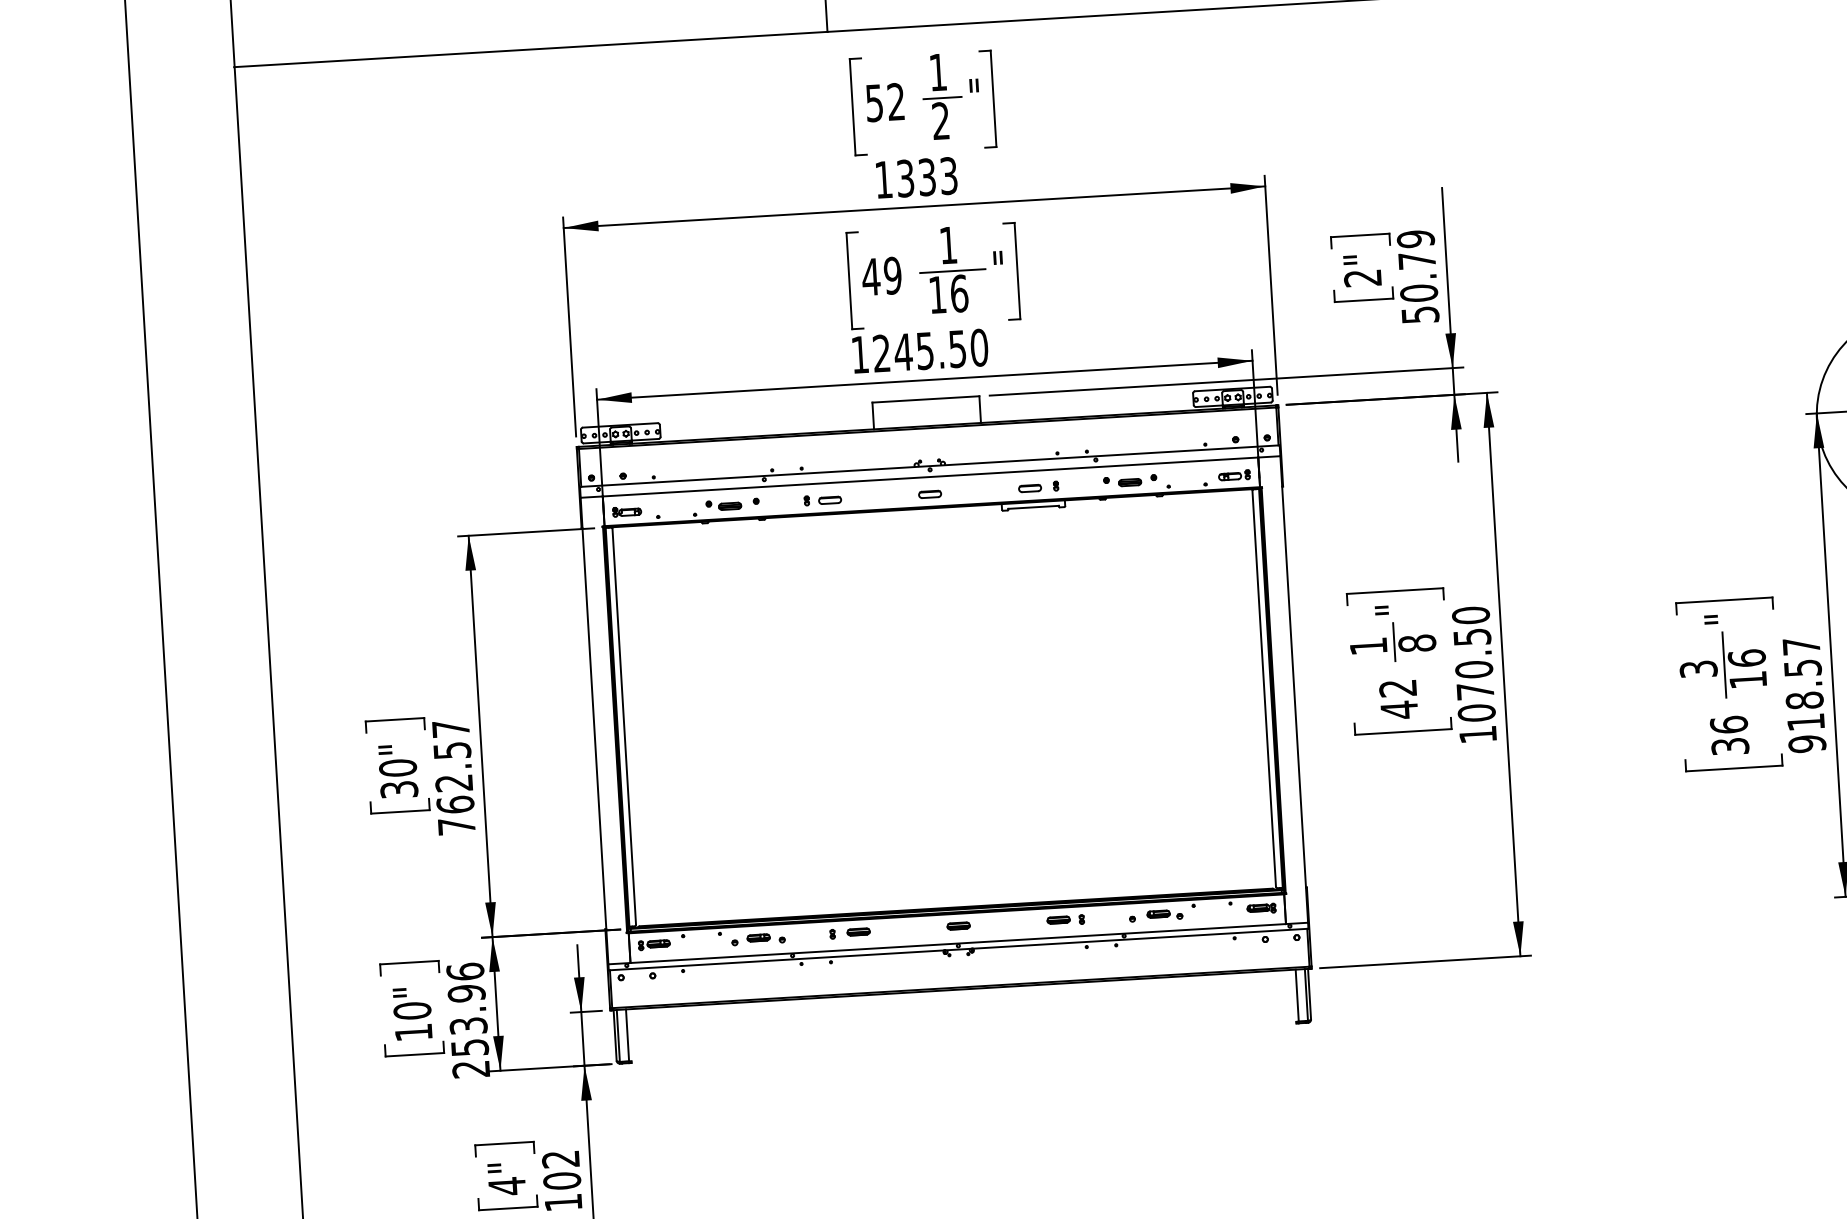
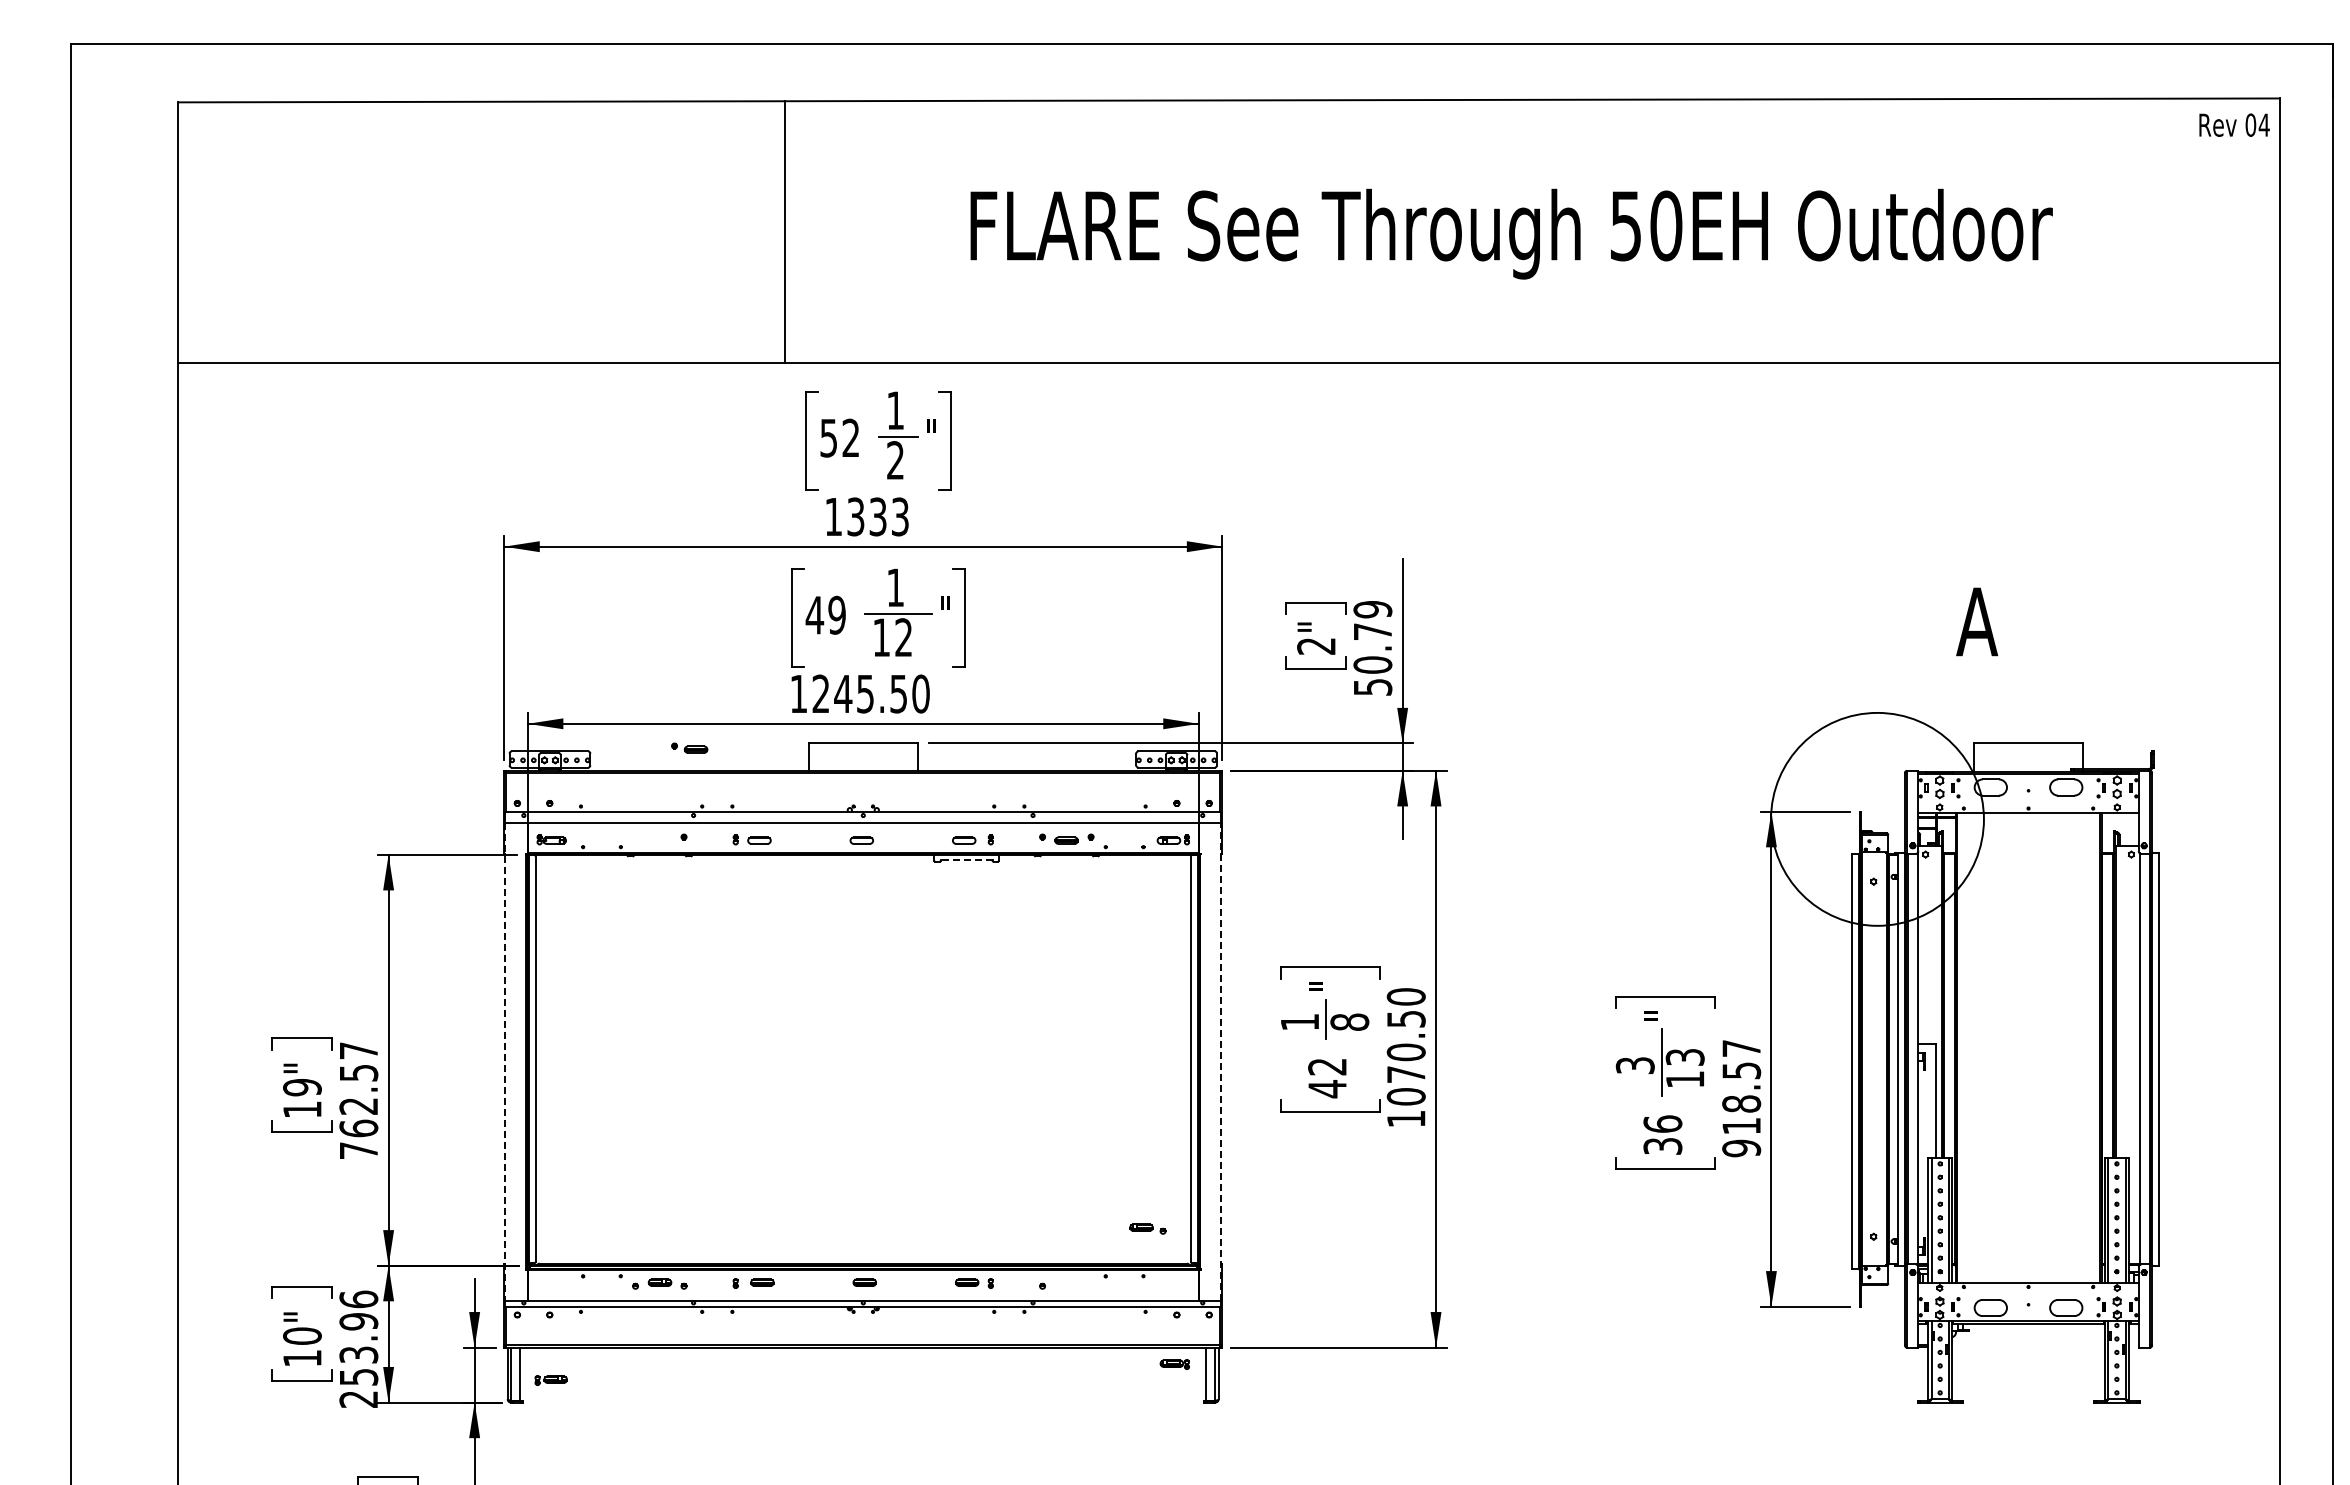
text: (959, 293) -> (903, 637), 16 -> 12
part: (723, 504) -> (689, 747), moved
line: (1033, 507) -> (966, 860), solid -> dashed
text: (1746, 657) -> (1684, 1056), 16 -> 13
line: (1294, 689) -> (1221, 1061), solid -> dashed
line: (594, 730) -> (505, 1061), solid -> dashed
text: (398, 778) -> (302, 1098), 30" -> 19"
part: (1261, 908) -> (1174, 1364), moved
part: (1164, 914) -> (1147, 1228), moved
part: (653, 944) -> (550, 1380), moved

